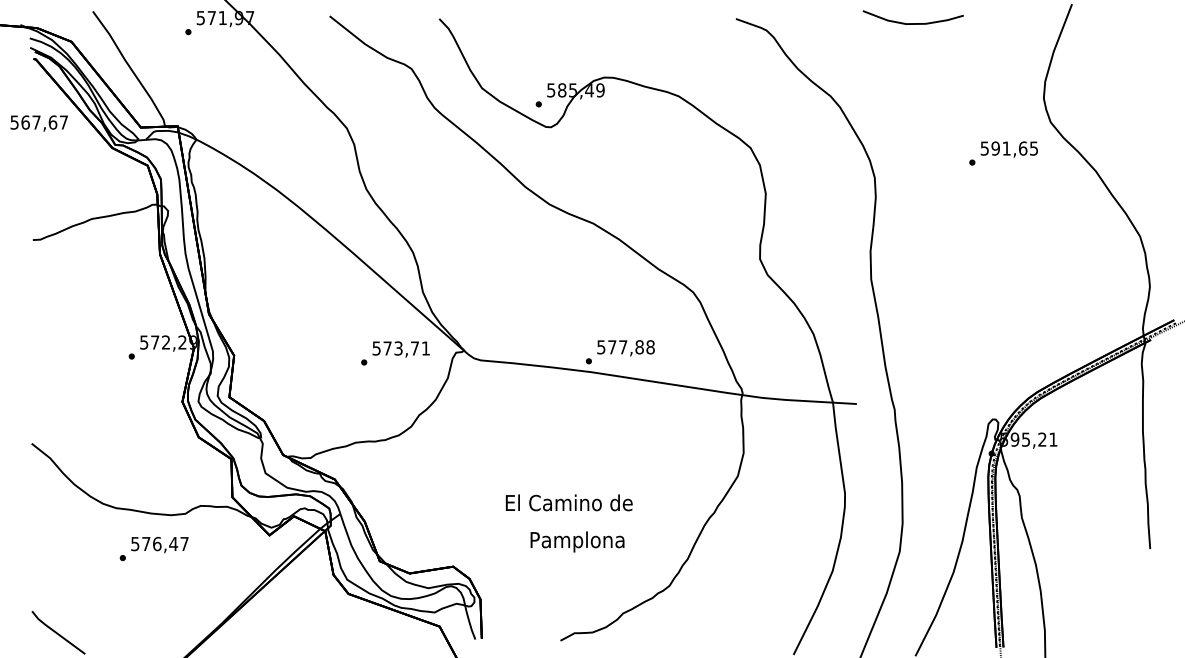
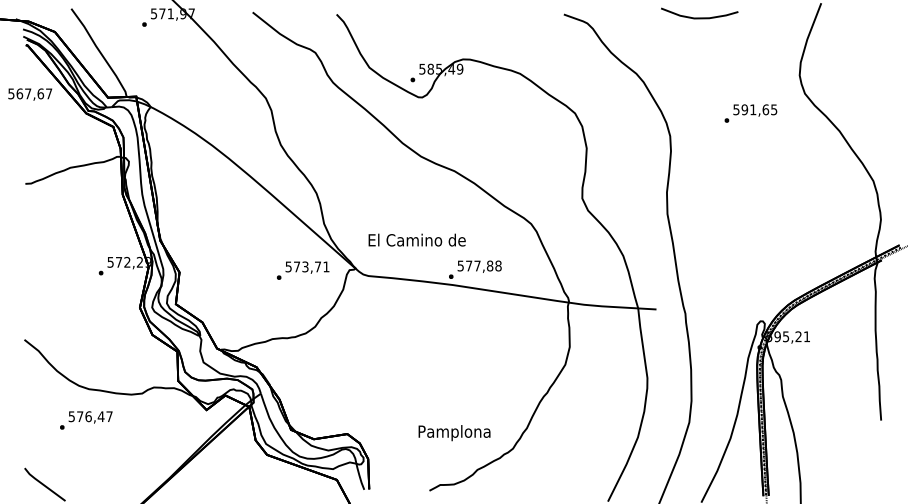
text: (1003, 153) -> (750, 113), moved
text: (568, 501) -> (416, 239), moved
text: (577, 542) -> (454, 433), moved
text: (154, 548) -> (86, 420), moved

